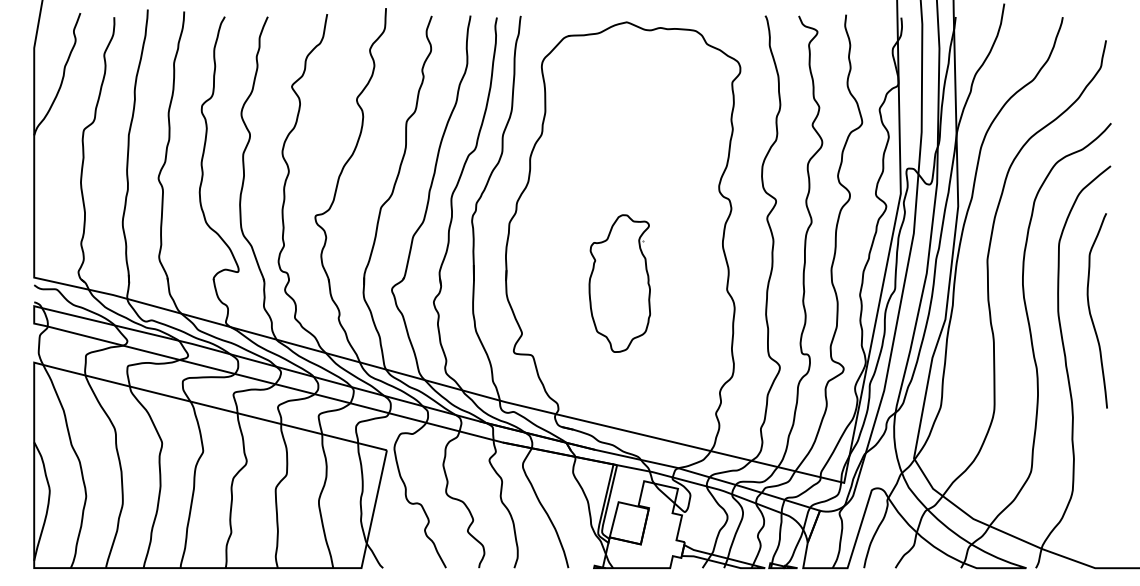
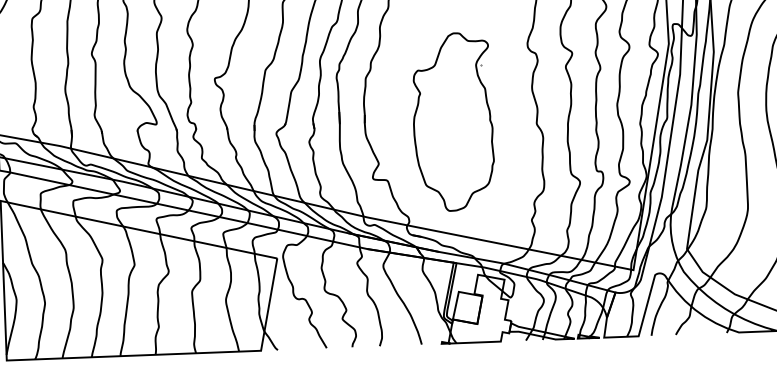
part: (619, 283) -> (452, 121), size x1.67

